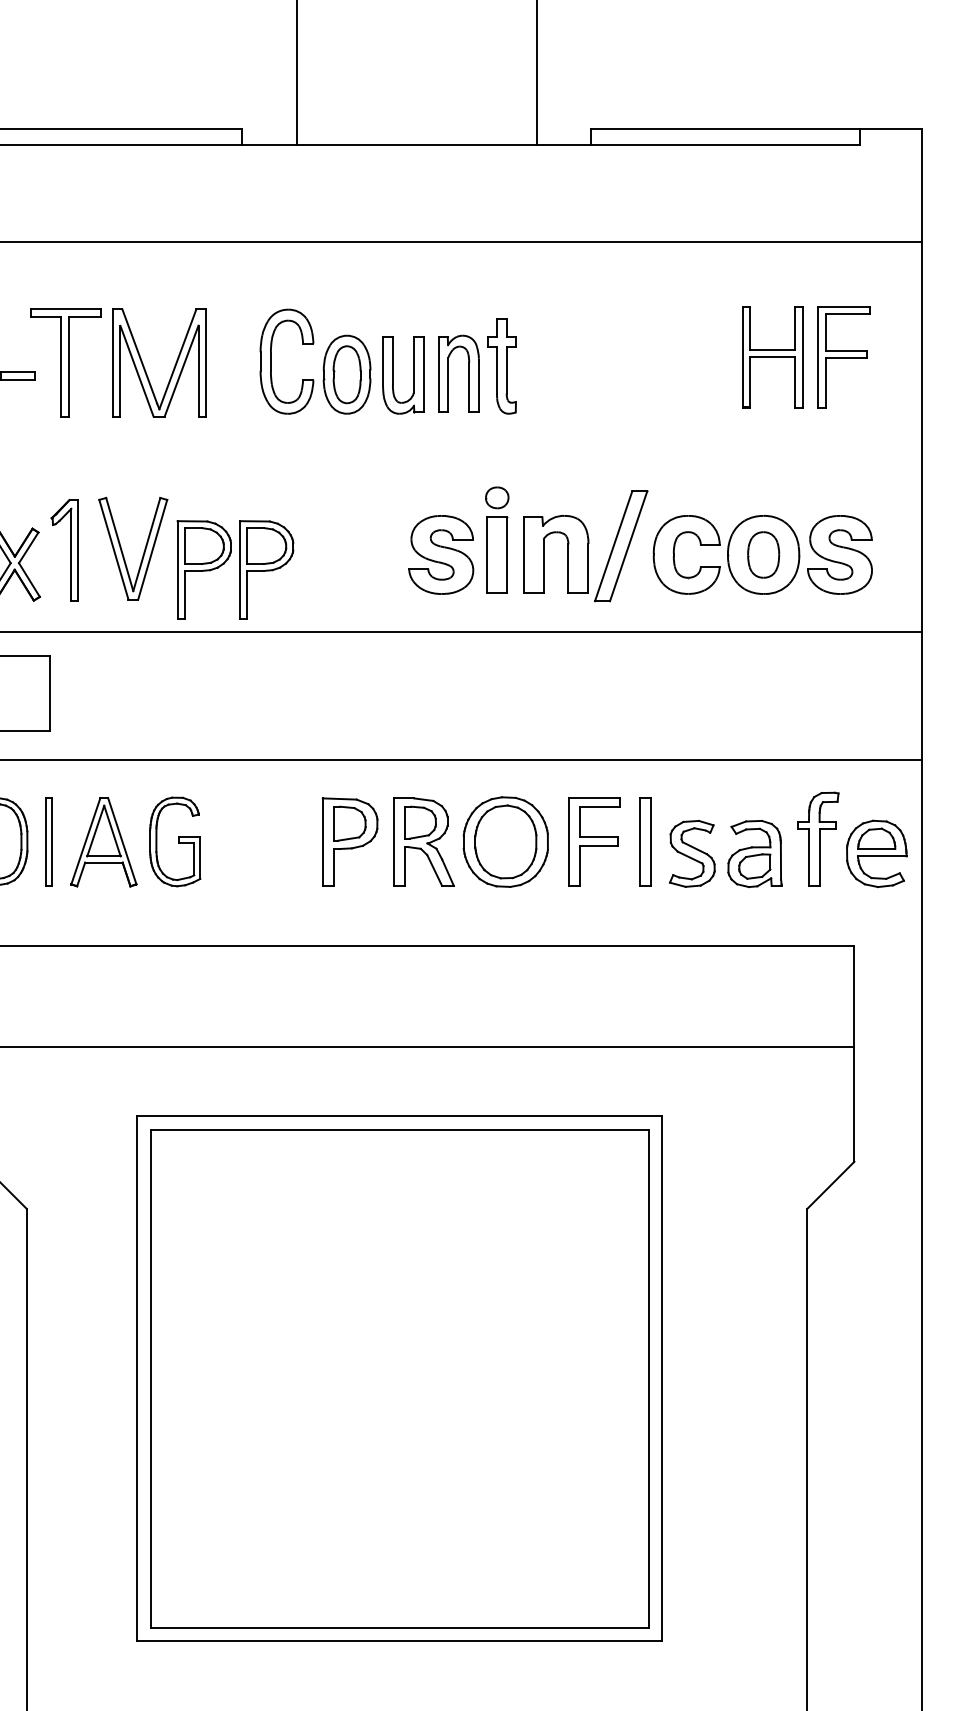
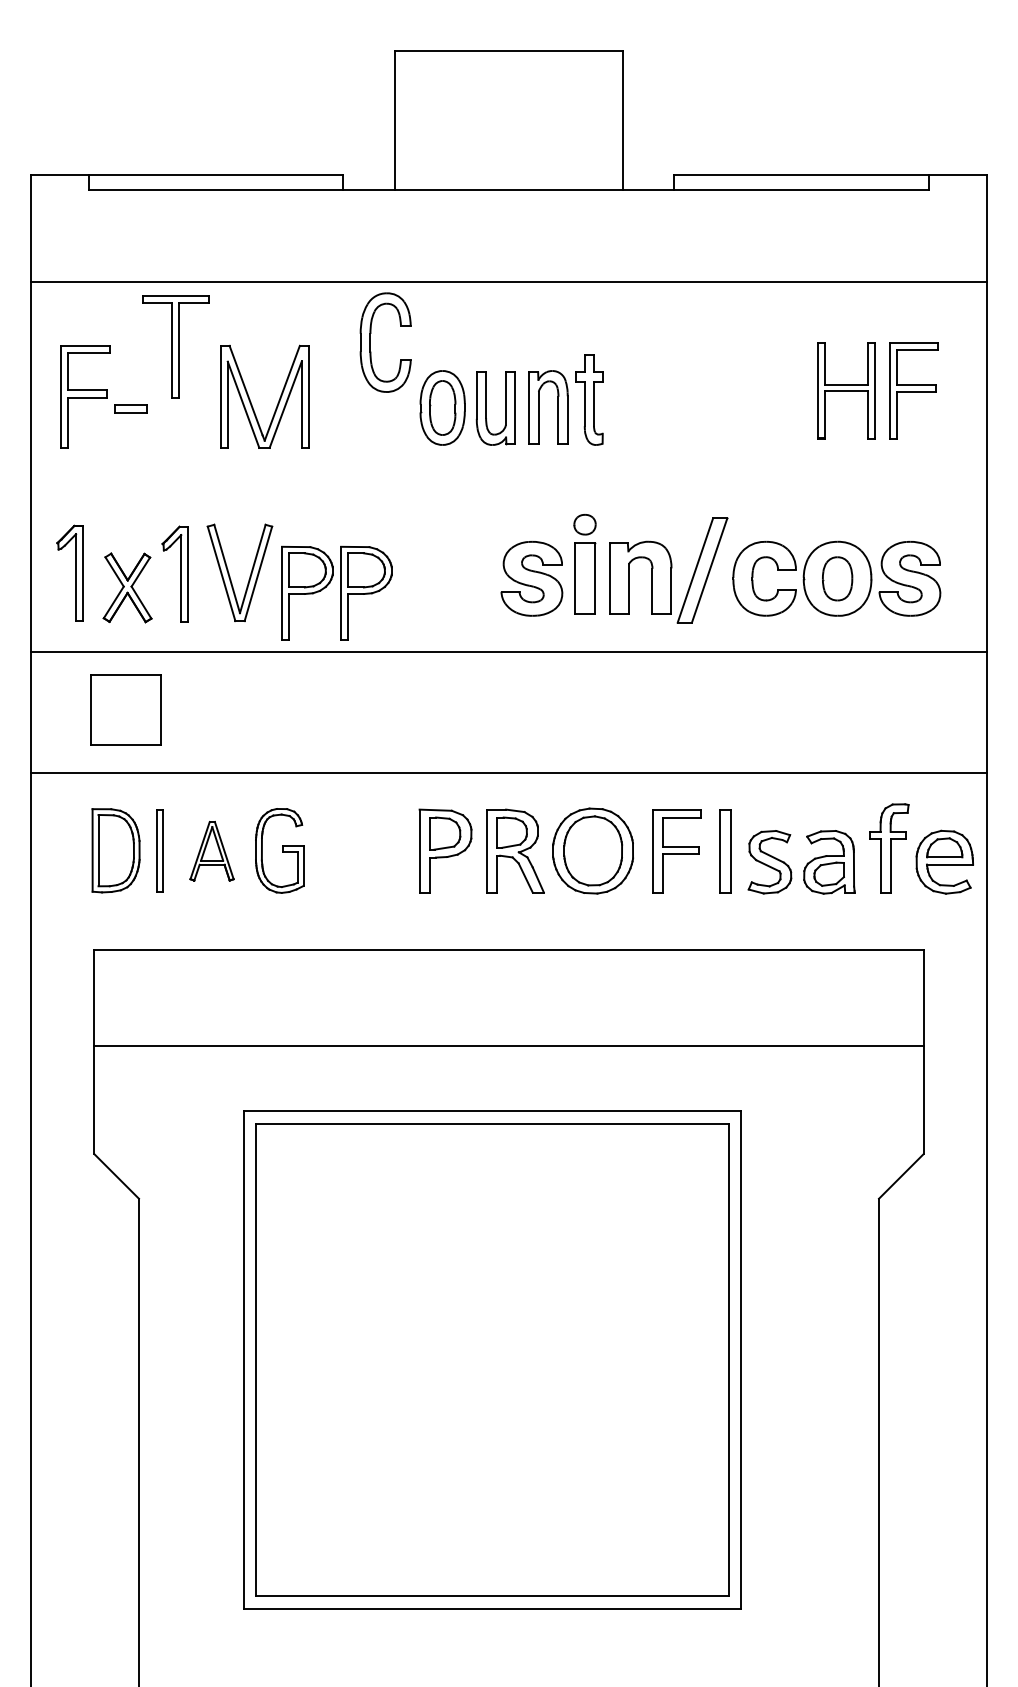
part: (270, 361) -> (370, 342), moved
part: (65, 362) -> (175, 346), moved
part: (103, 842) -> (211, 851), size x0.7

